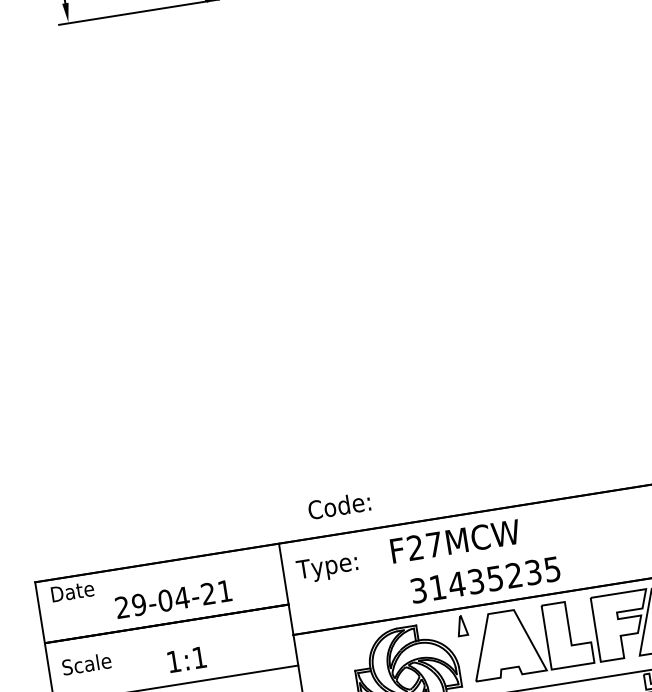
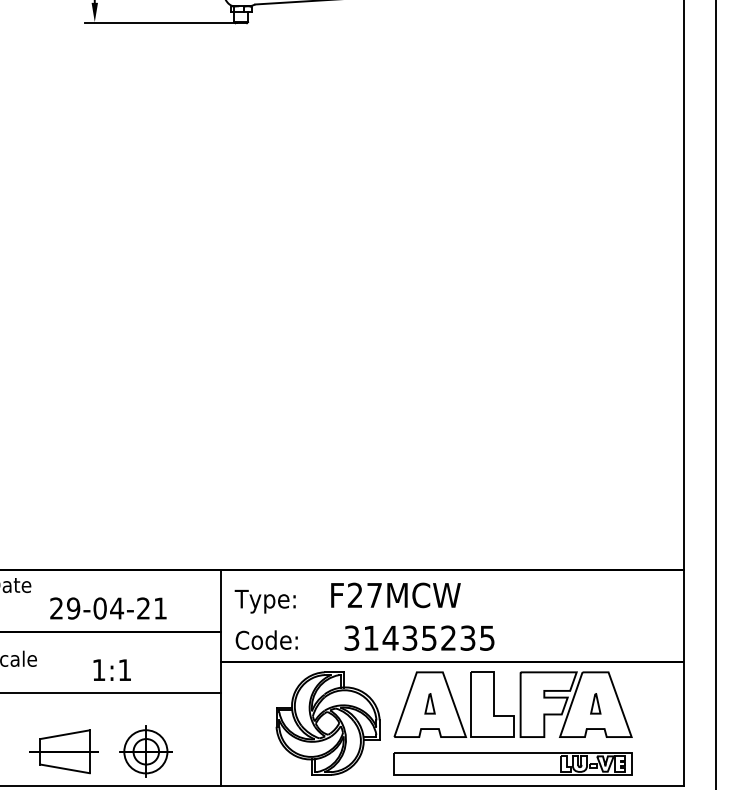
text: (338, 505) -> (266, 639), moved
part: (461, 625) -> (429, 703), moved

